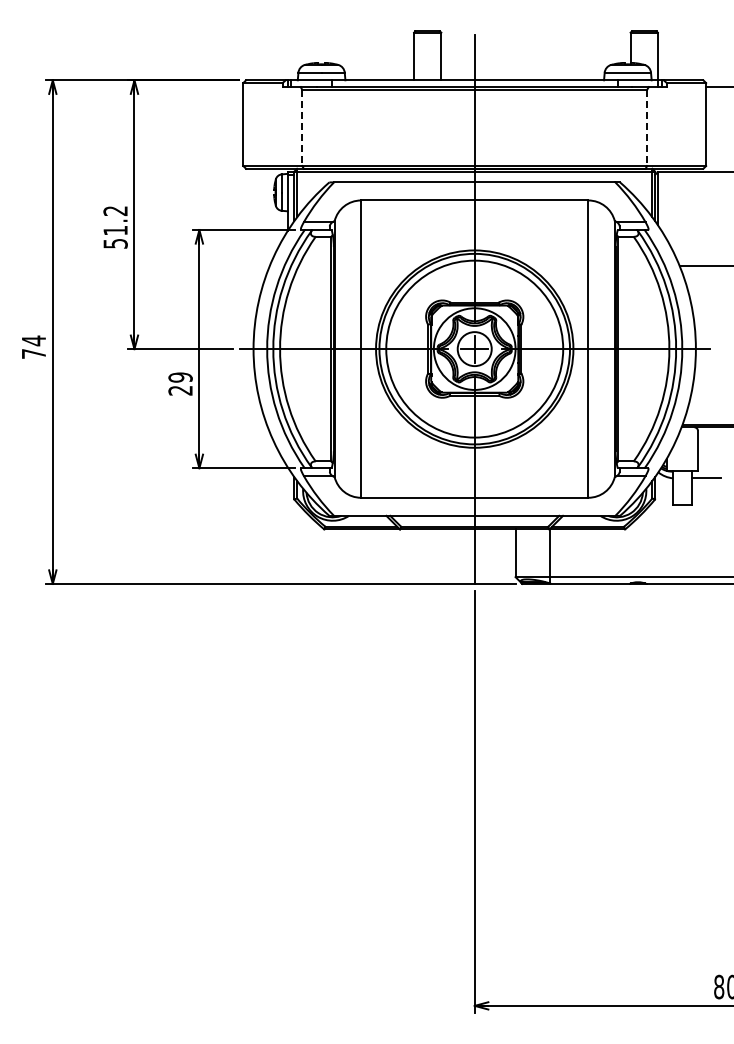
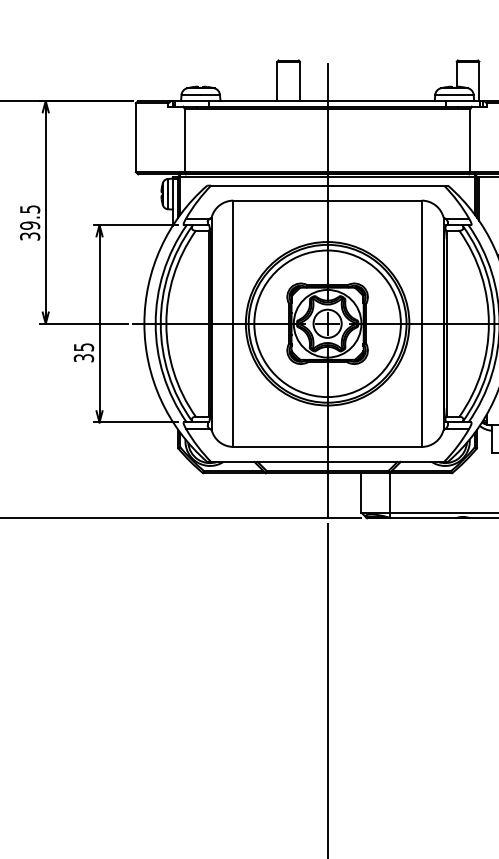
line: (302, 128) -> (184, 141), dashed -> solid
line: (647, 128) -> (470, 141), dashed -> solid
text: (115, 227) -> (30, 223), 51.2 -> 39.5
text: (180, 383) -> (83, 352), 29 -> 35

